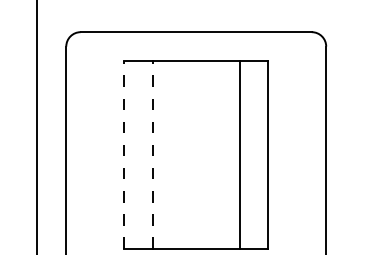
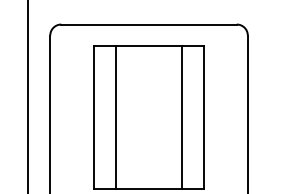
line: (124, 154) -> (94, 117), dashed -> solid
line: (152, 154) -> (115, 117), dashed -> solid

